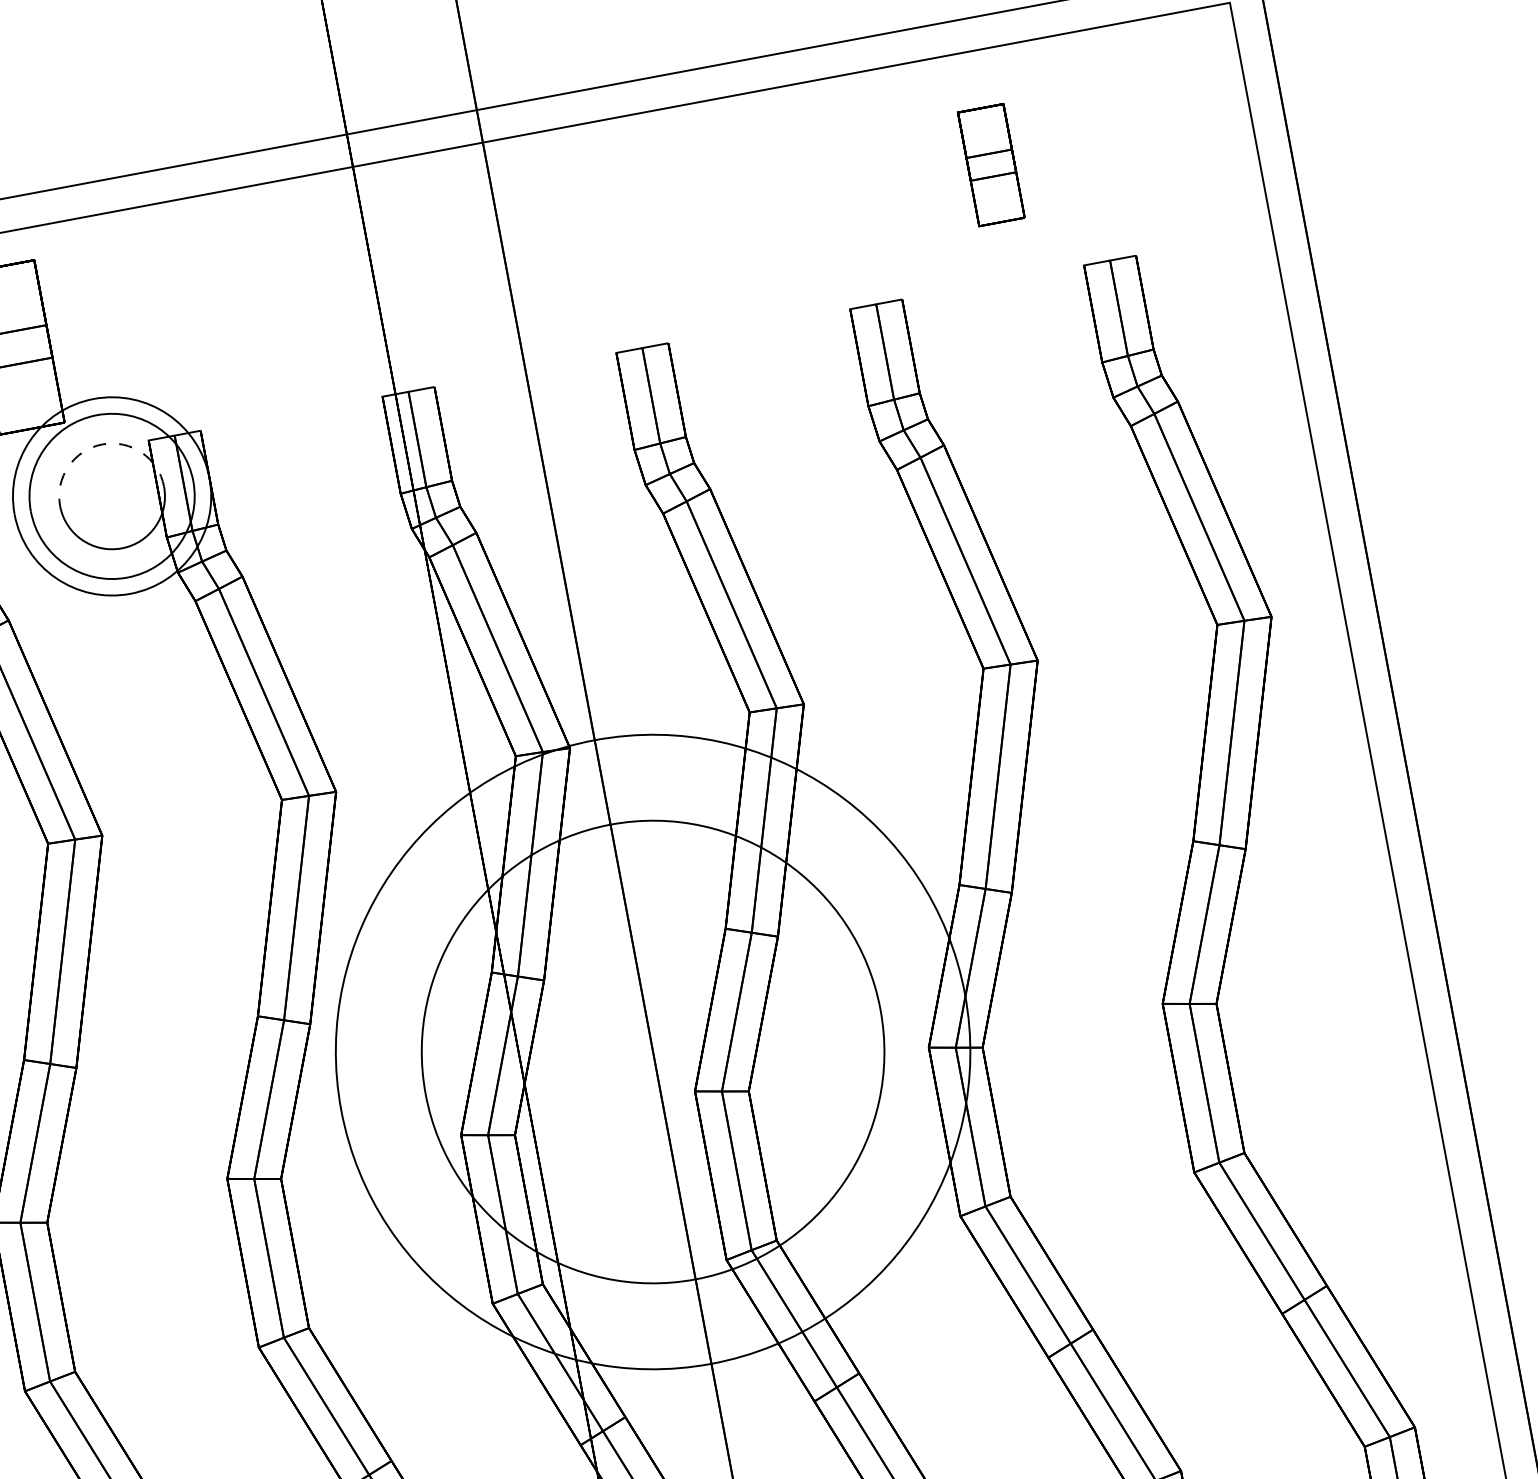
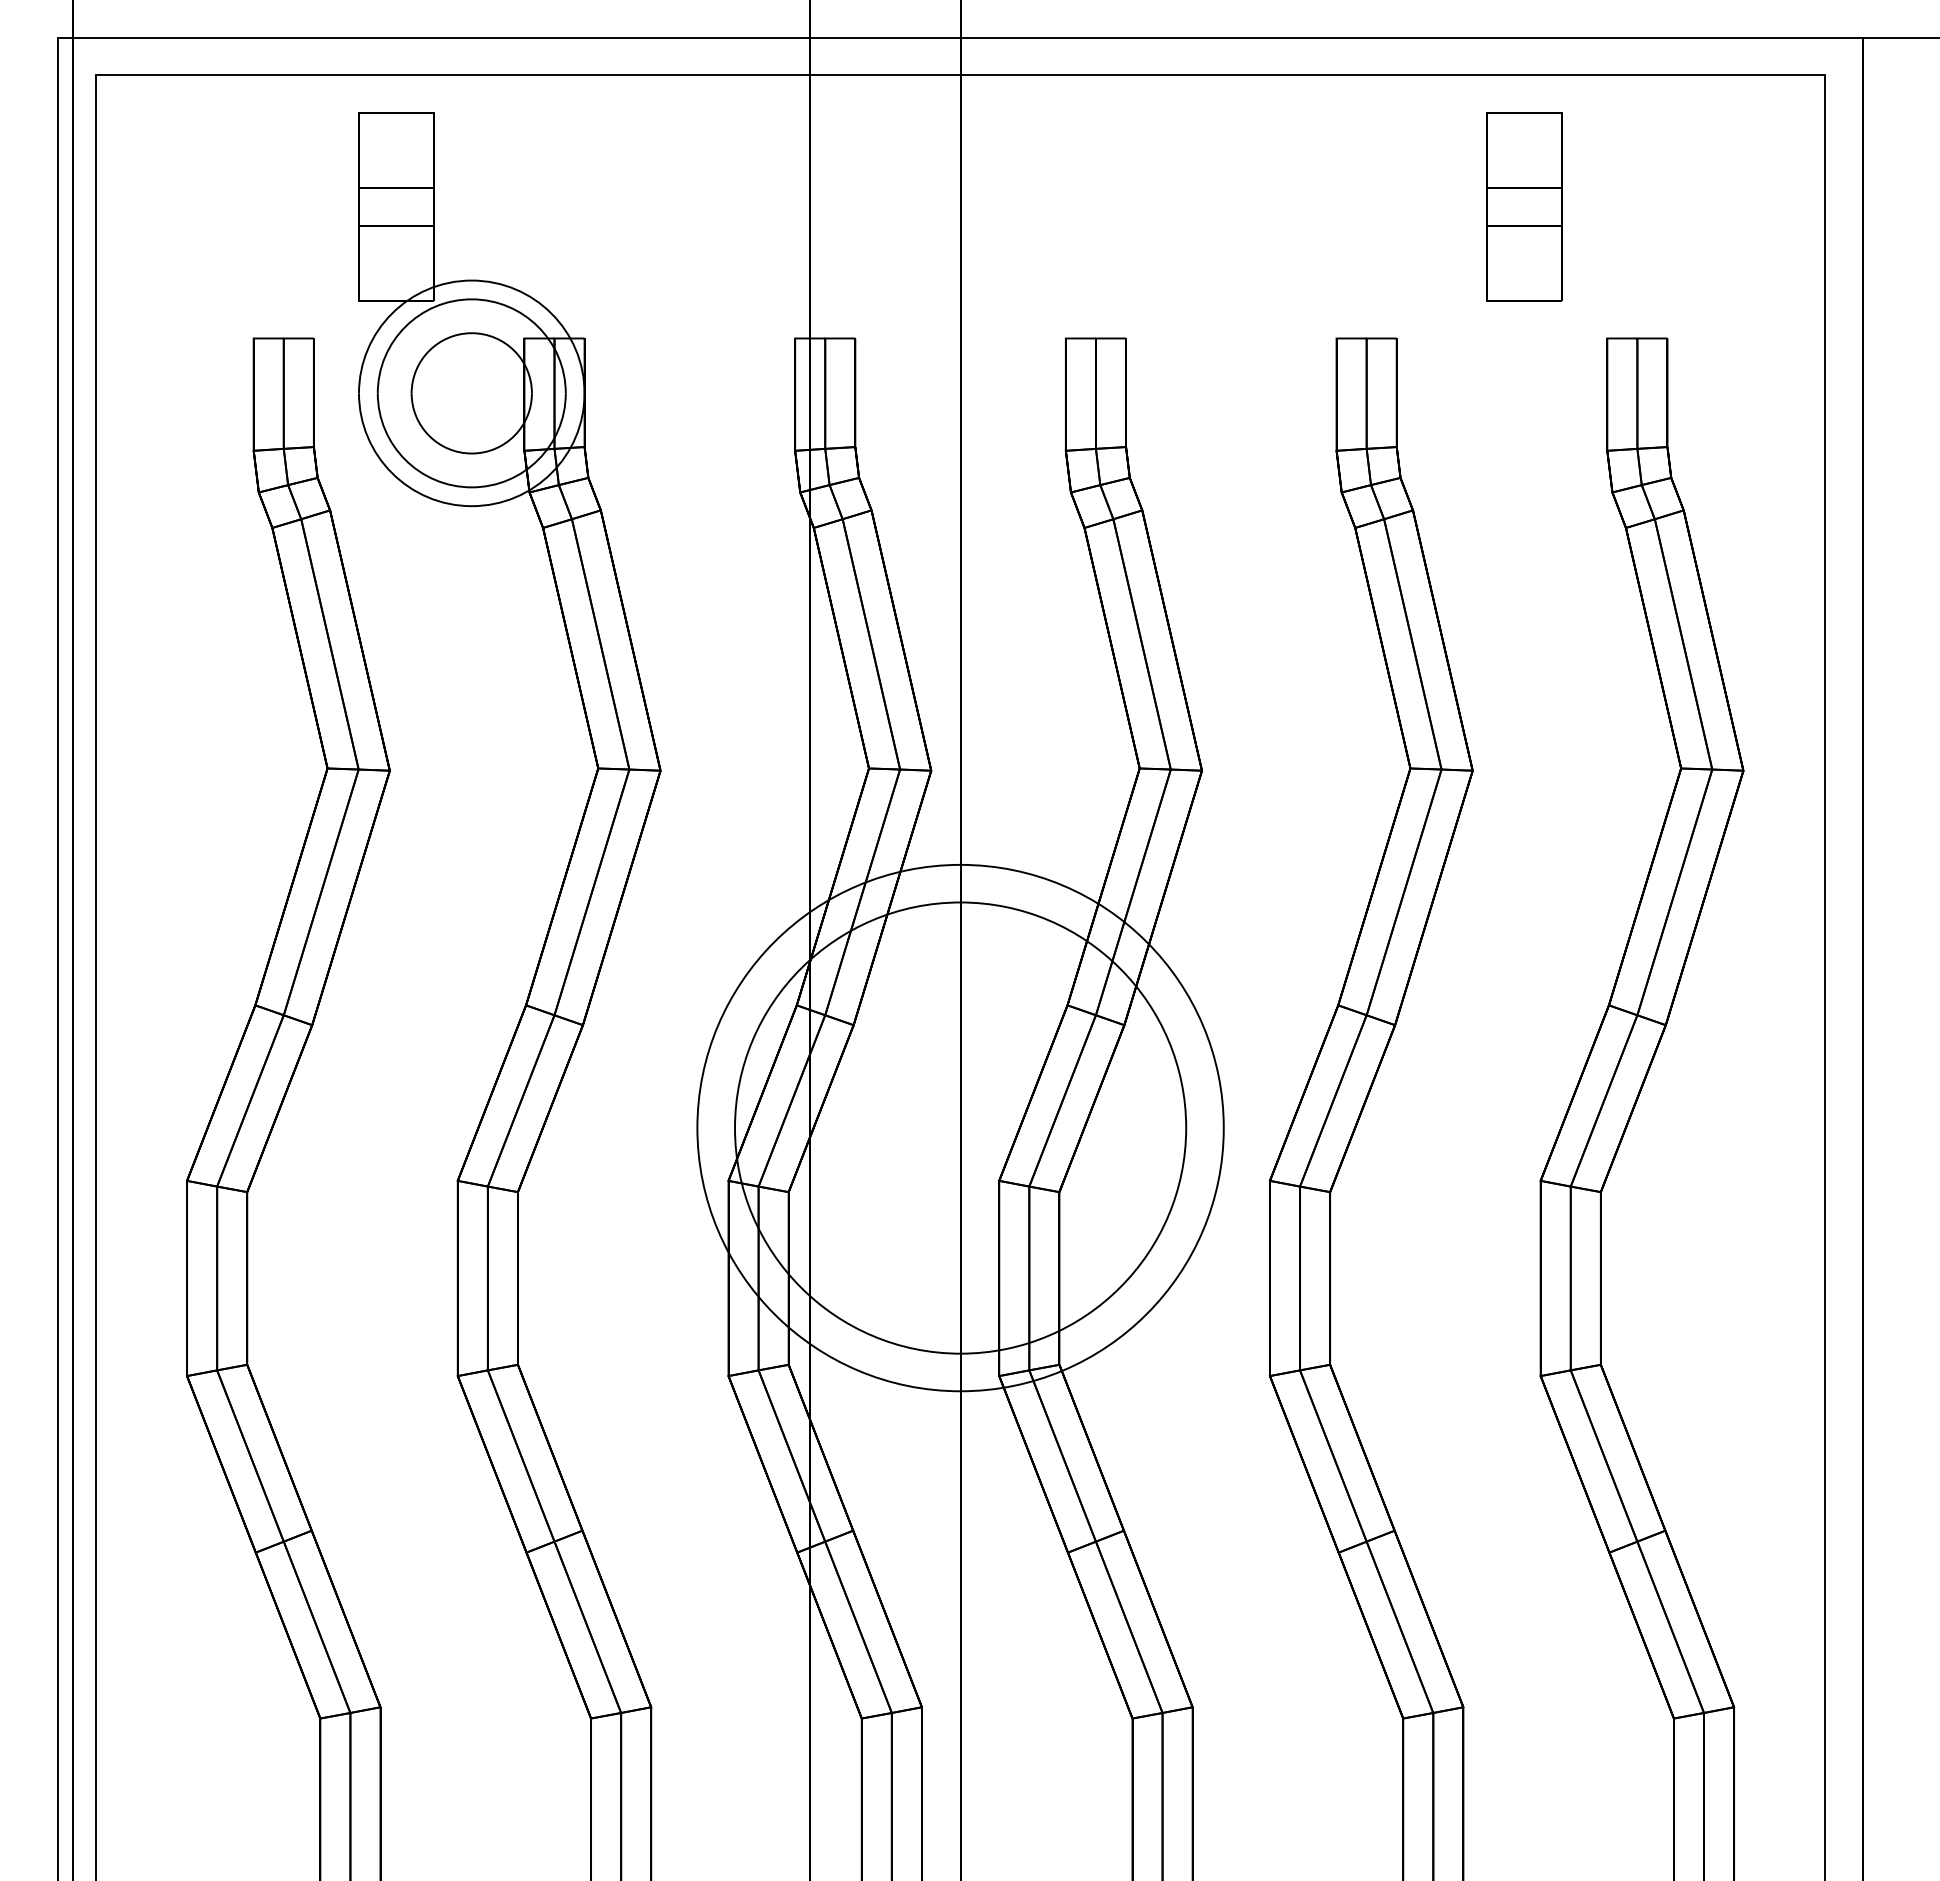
part: (991, 164) -> (1524, 206), size x1.43
arc: (102, 444) -> (471, 333), dashed -> solid
circle: (652, 1051) -> (960, 1127), size x0.62

